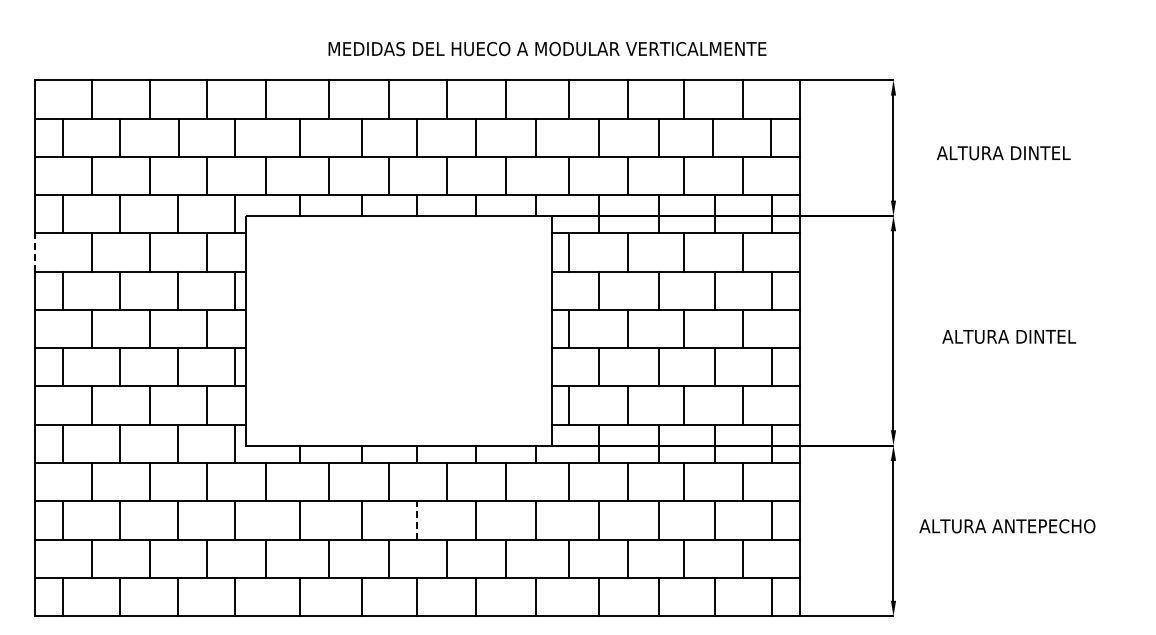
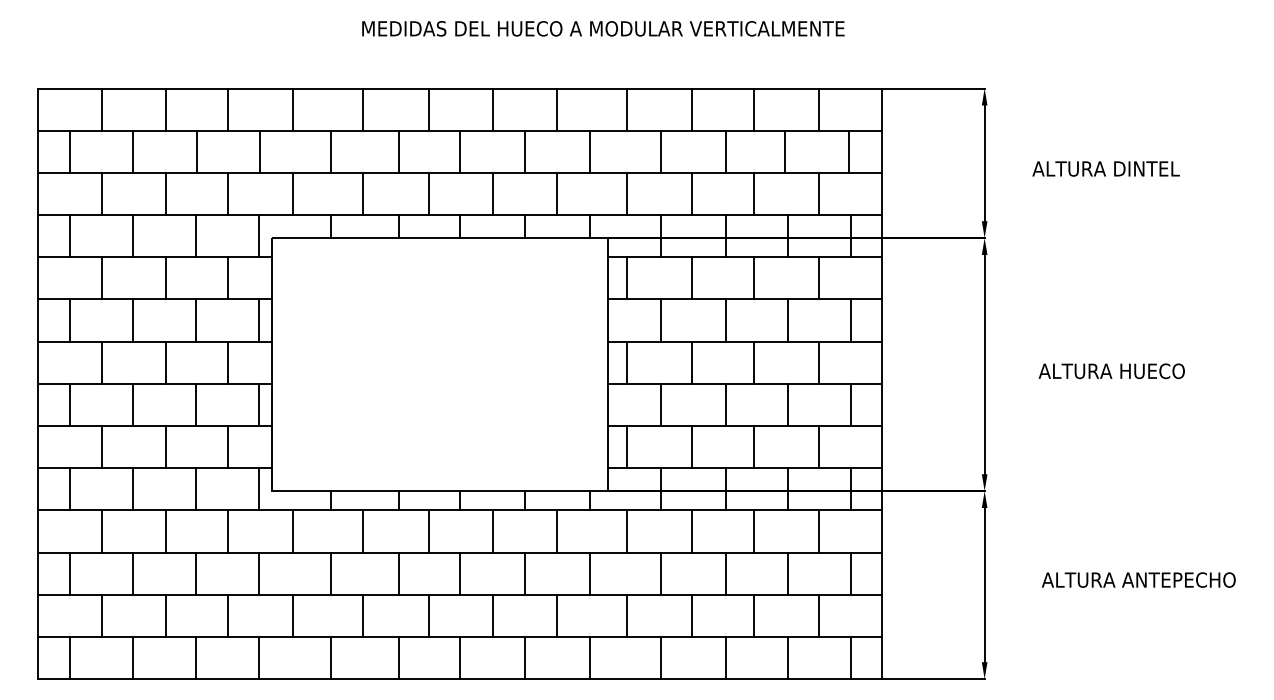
text: (547, 49) -> (603, 29), moved
line: (34, 252) -> (38, 278), dashed -> solid
text: (1009, 336) -> (1112, 370), ALTURA DINTEL -> ALTURA HUECO
line: (417, 519) -> (460, 572), dashed -> solid
text: (1007, 526) -> (1138, 580), moved

